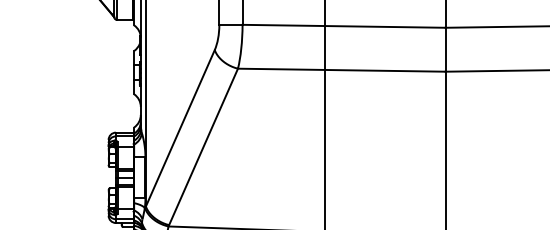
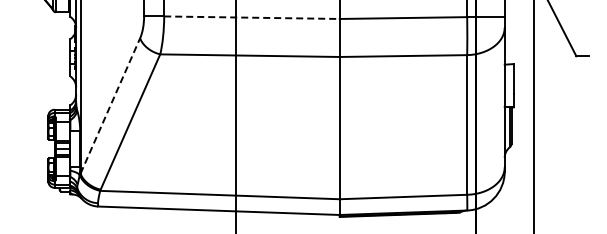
line: (343, 26) -> (251, 17), solid -> dashed
line: (180, 127) -> (110, 105), solid -> dashed

